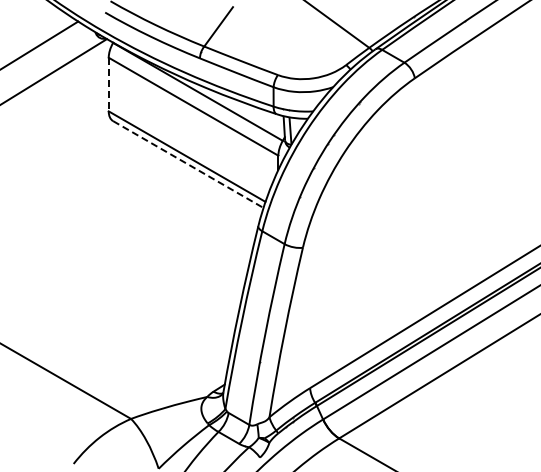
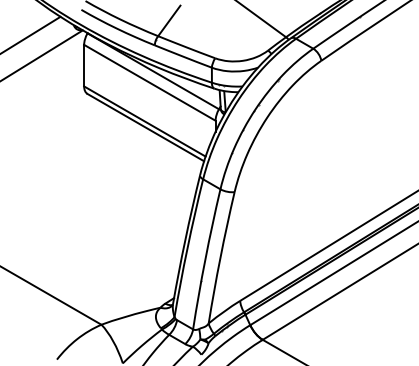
line: (108, 84) -> (83, 65), dashed -> solid
line: (188, 164) -> (145, 127), dashed -> solid

